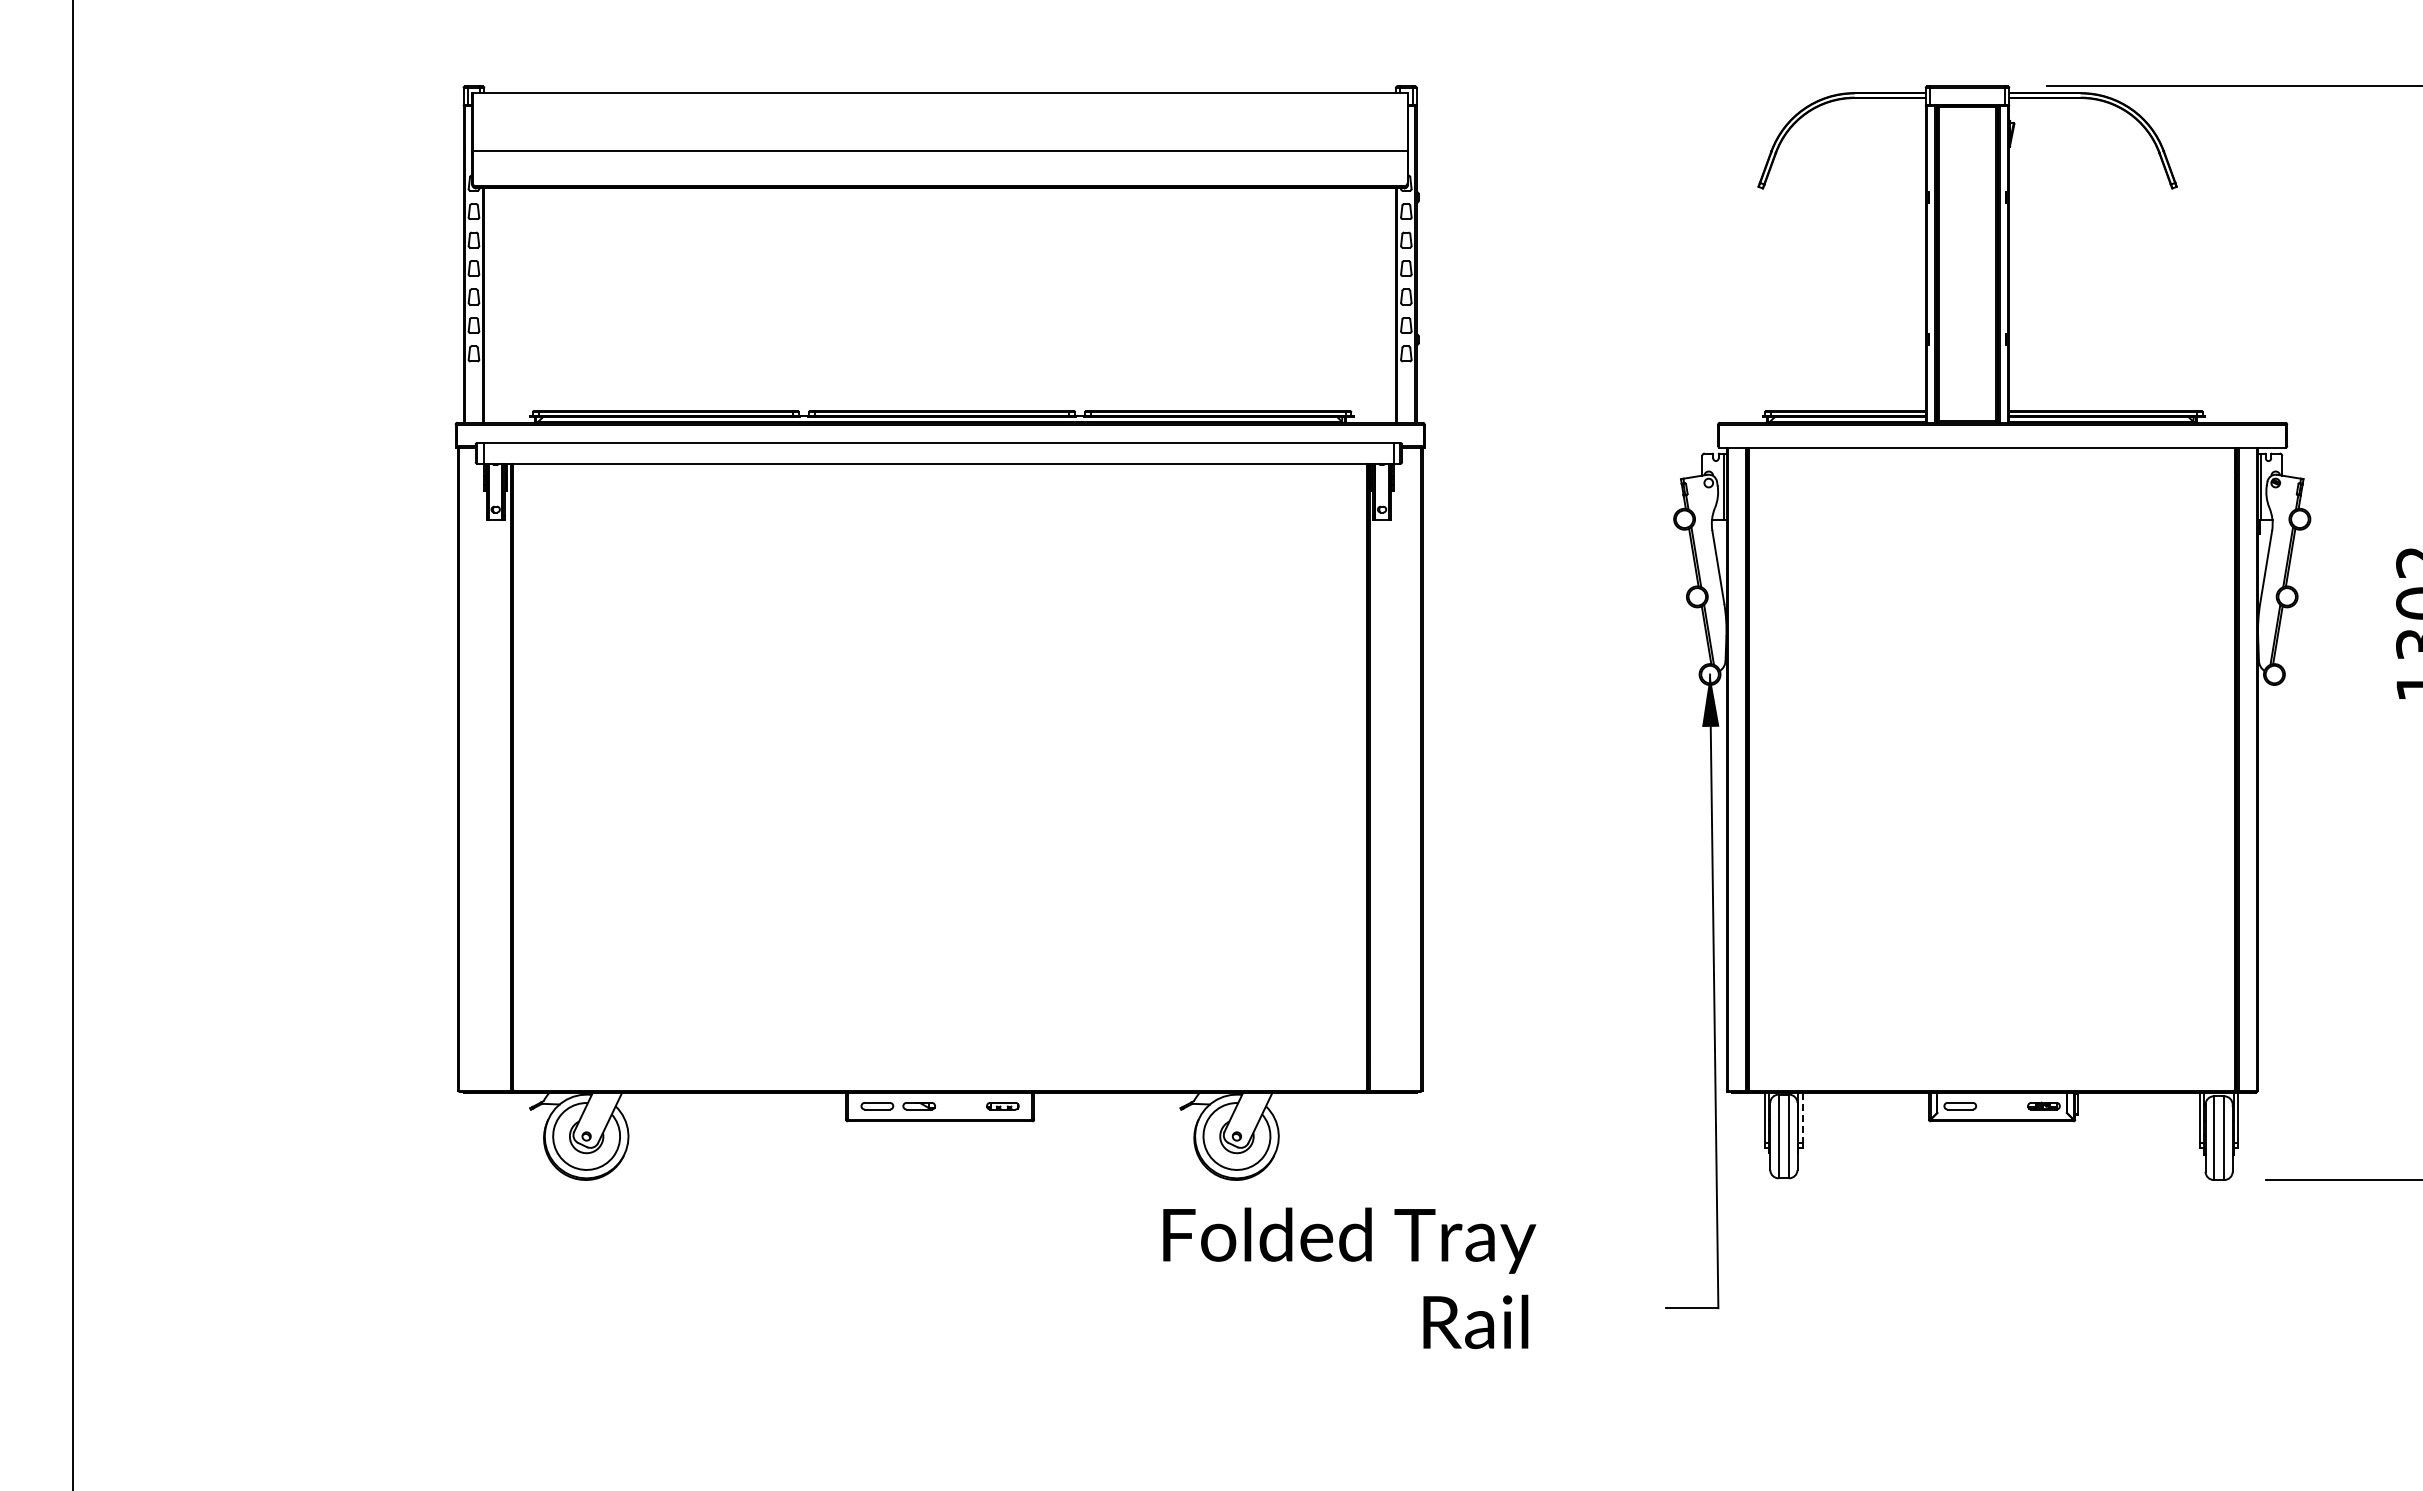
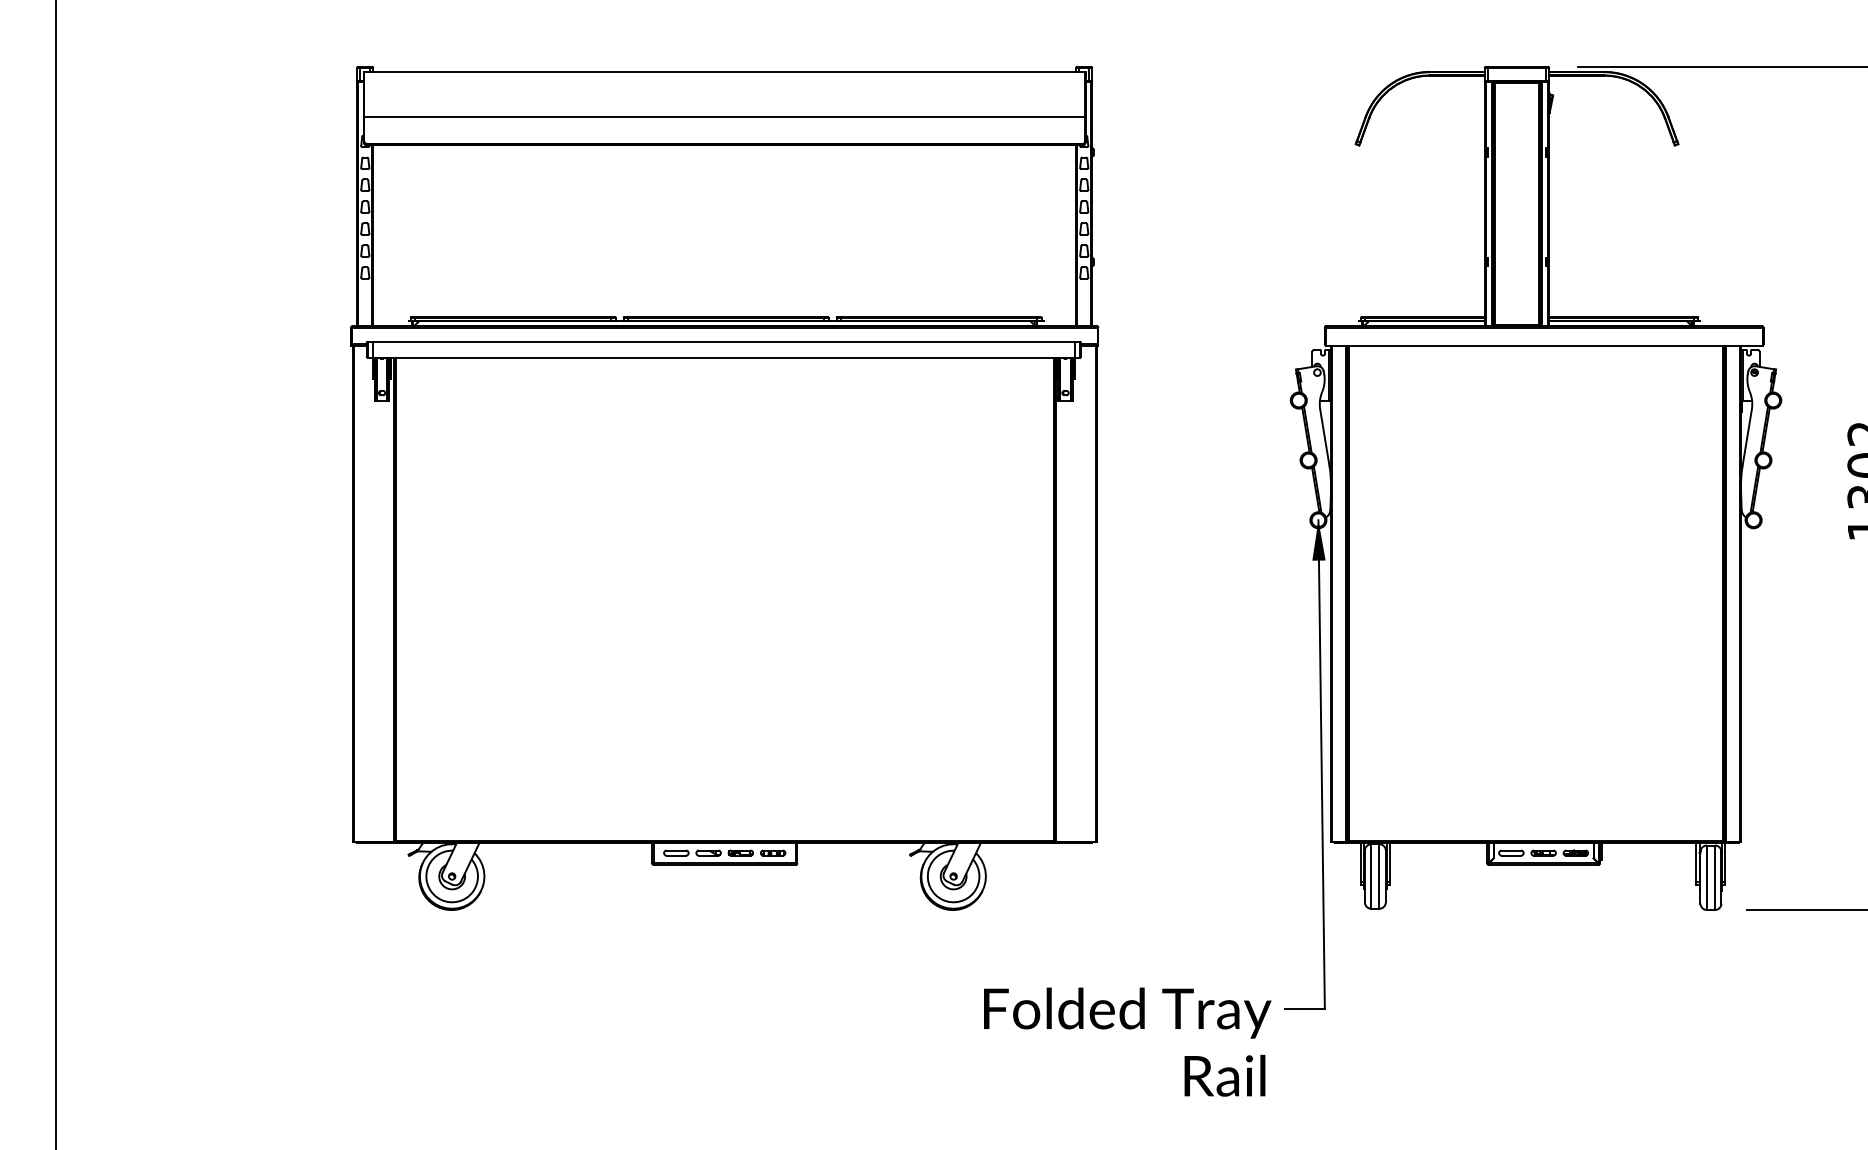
part: (960, 1106) -> (740, 853), added
part: (2001, 1106) -> (1543, 853), added
line: (1802, 1118) -> (1389, 862), dashed -> solid
text: (1349, 1278) -> (1127, 1042), moved

